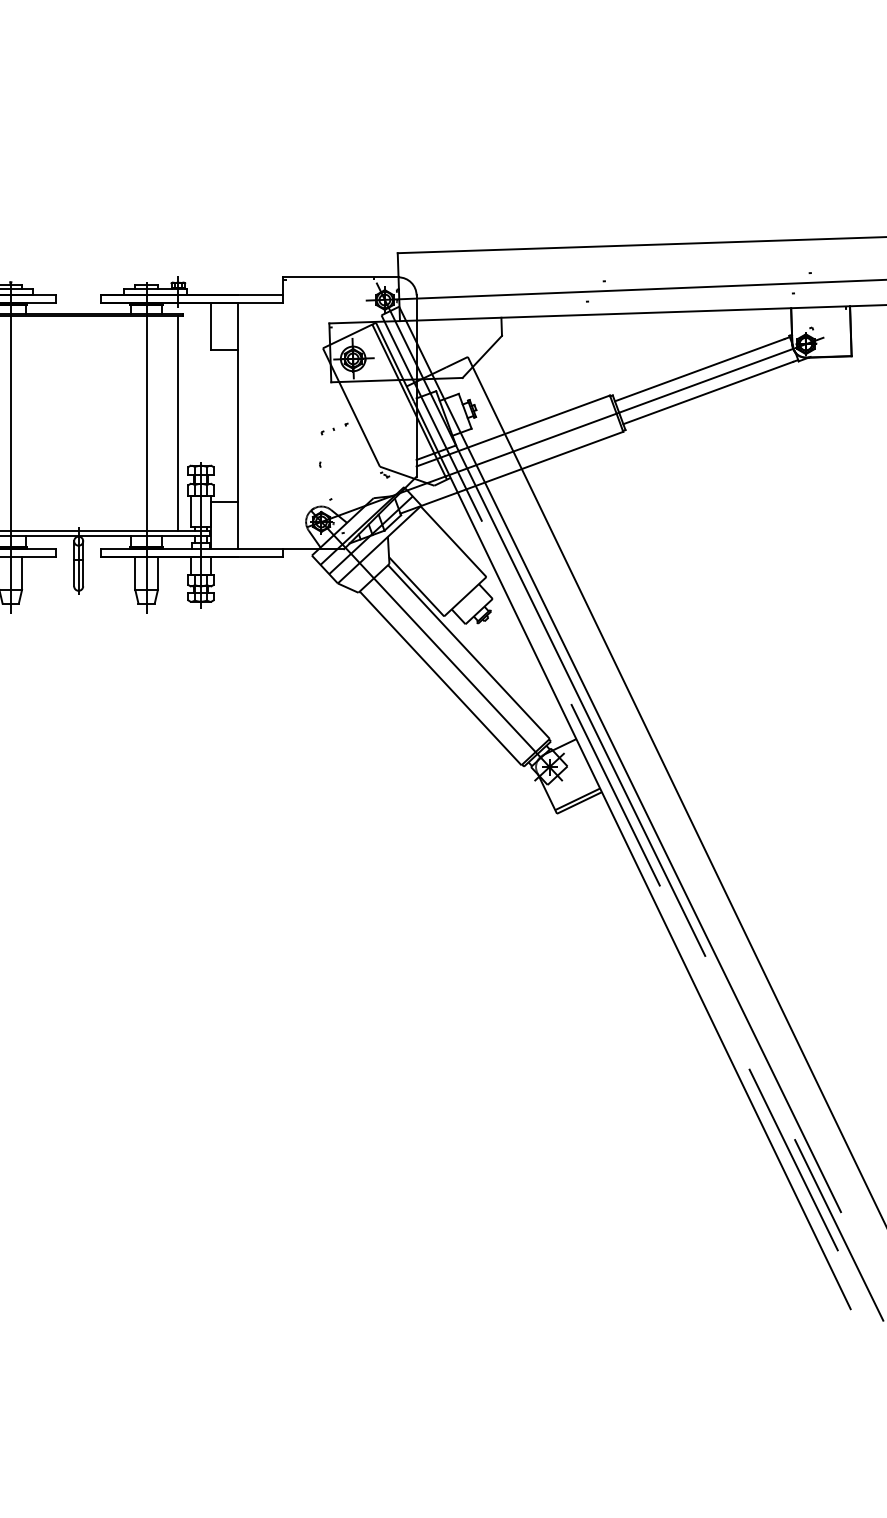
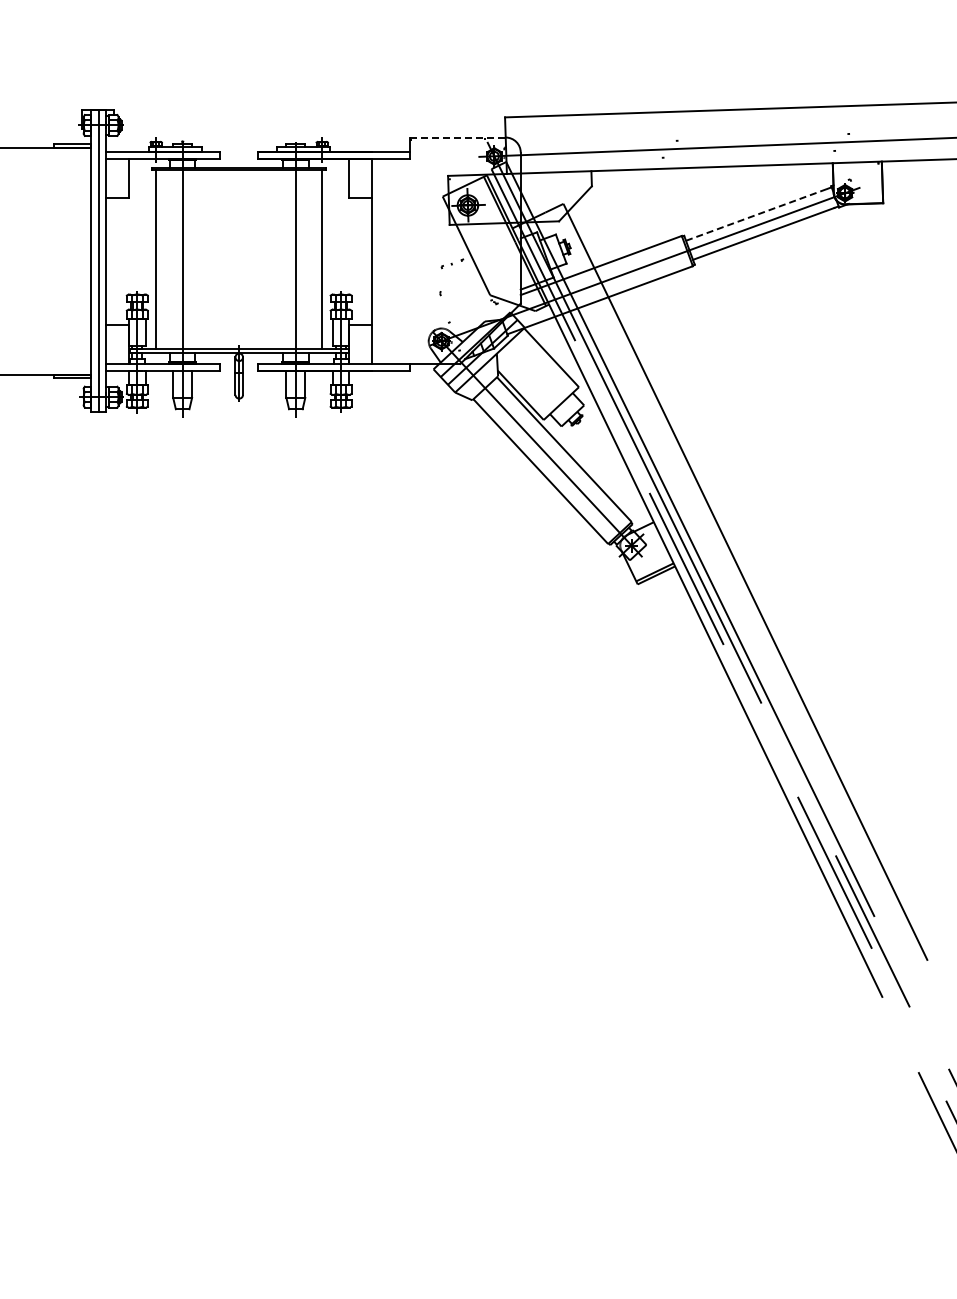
line: (340, 277) -> (457, 137), solid -> dashed
line: (700, 369) -> (757, 214), solid -> dashed

